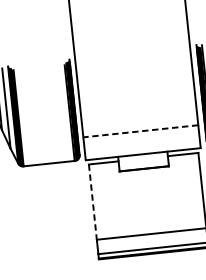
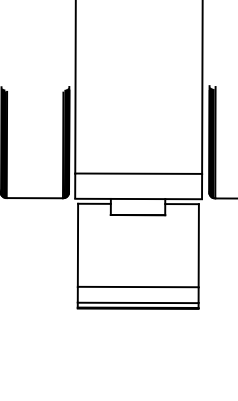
line: (140, 131) -> (138, 173), dashed -> solid
line: (92, 202) -> (77, 245), dashed -> solid

